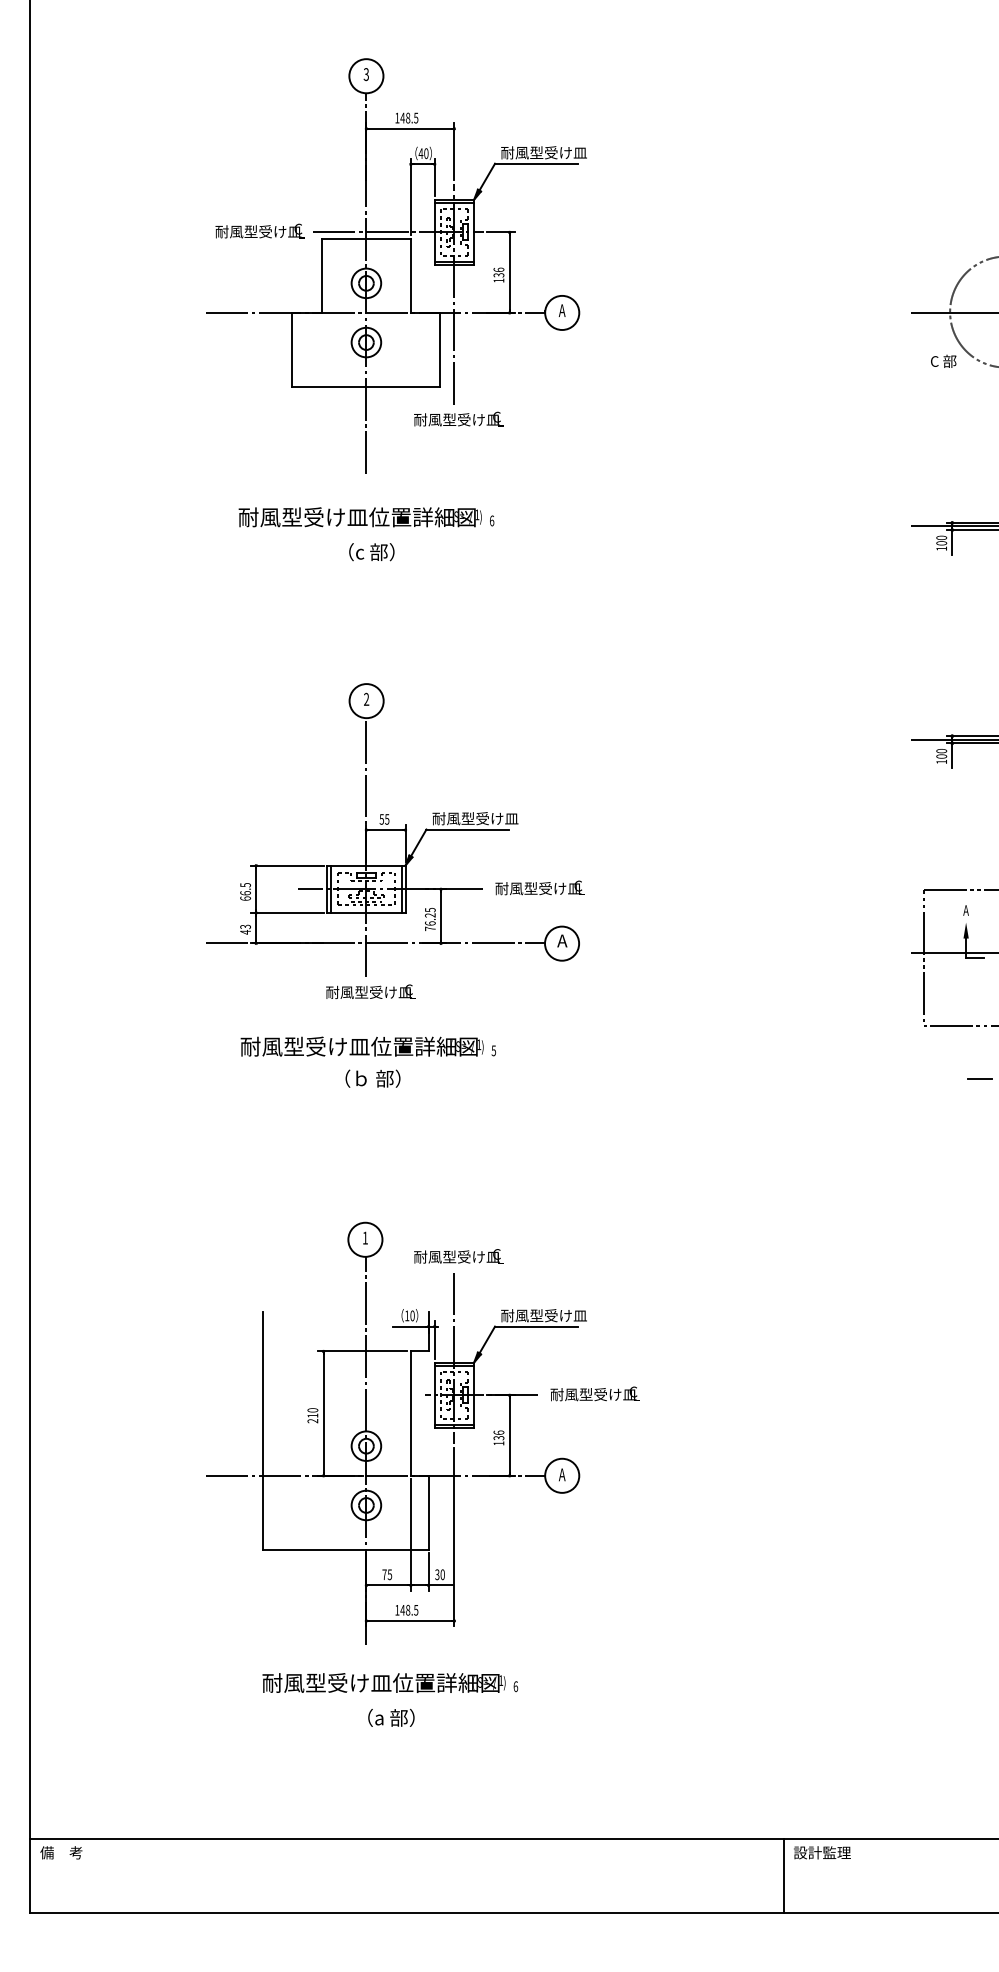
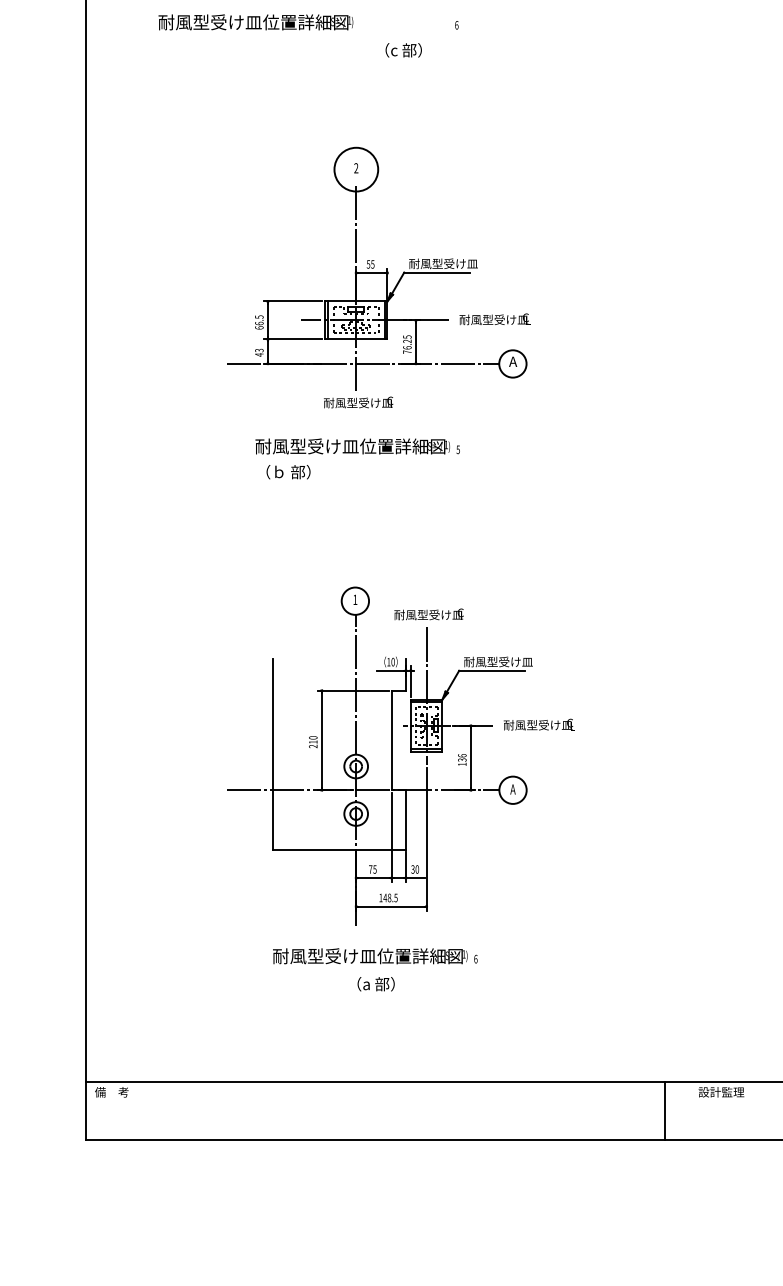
text: (359, 517) -> (255, 22), moved
text: (371, 552) -> (403, 50), moved
circle: (366, 701) -> (356, 169), size x1.6
text: (372, 1078) -> (288, 471), moved
line: (784, 1875) -> (665, 1110), moved

